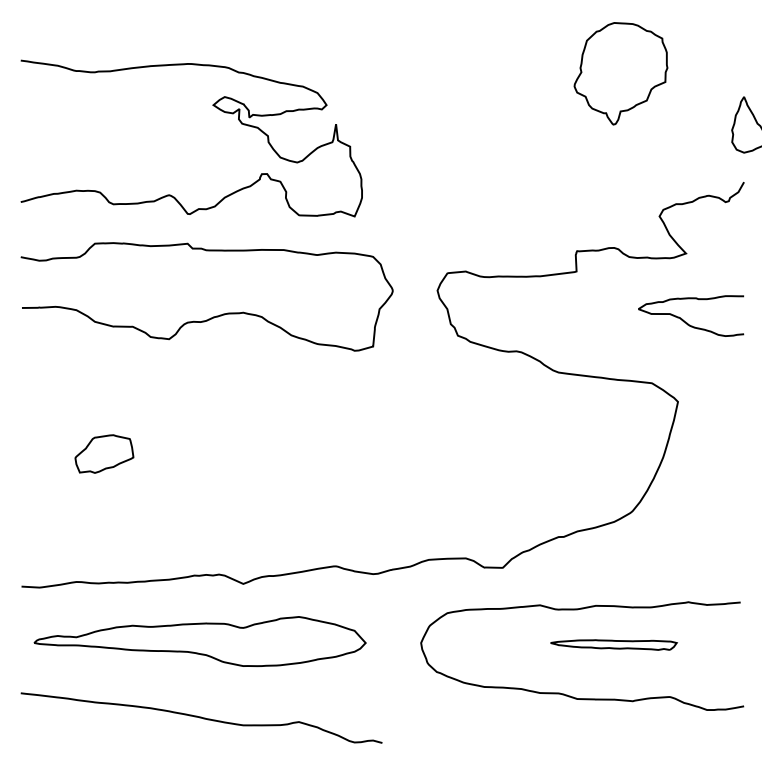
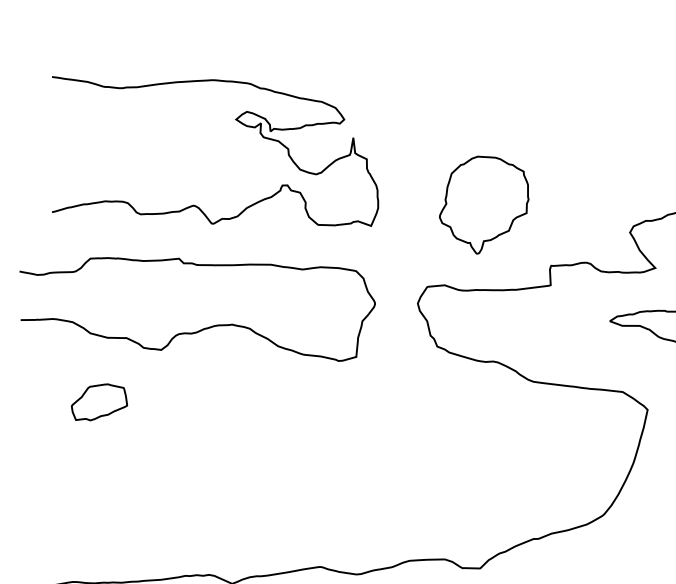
part: (620, 73) -> (483, 204), moved
curve: (213, 106) -> (236, 120), moved
part: (104, 453) -> (99, 401), moved

